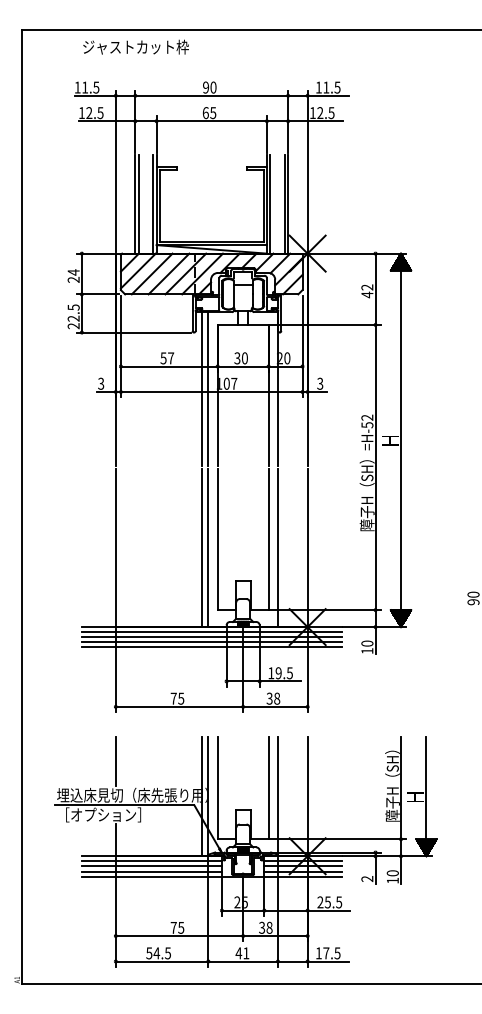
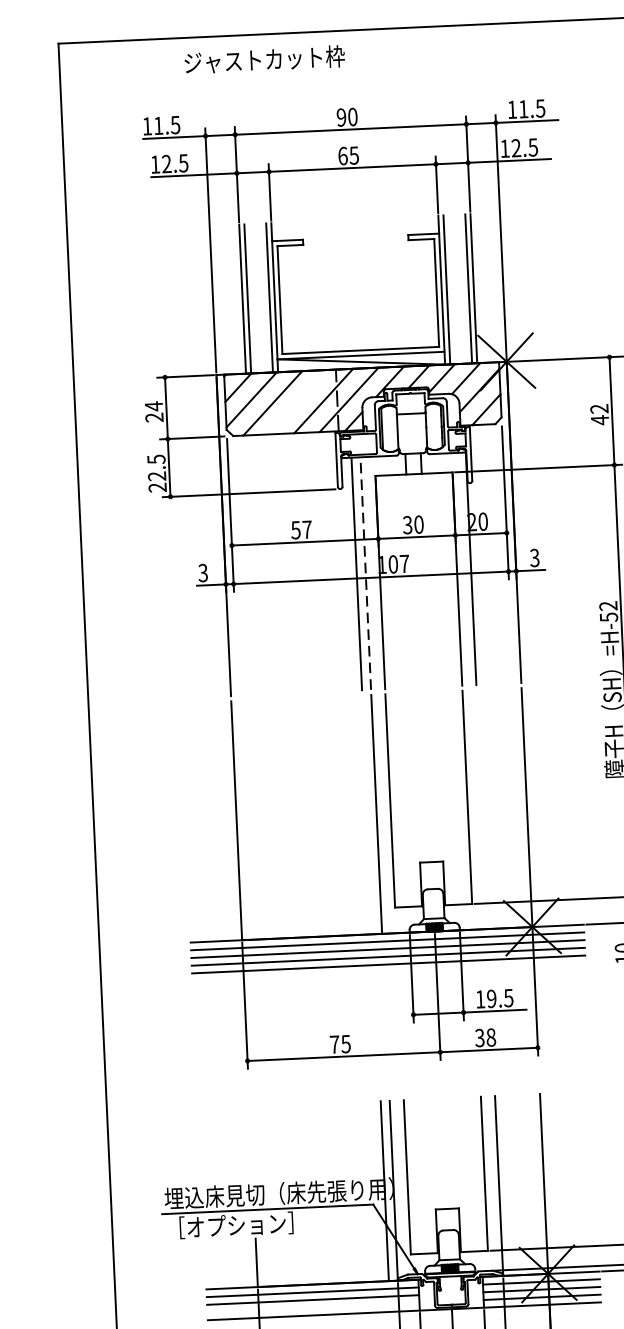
text: (135, 46) -> (263, 58), moved
line: (168, 273) -> (297, 401), removed
line: (208, 389) -> (366, 574), solid -> dashed
line: (202, 548) -> (367, 815), removed
line: (277, 548) -> (481, 810), removed
line: (115, 761) -> (250, 1143), removed
line: (151, 871) -> (312, 1307), removed

